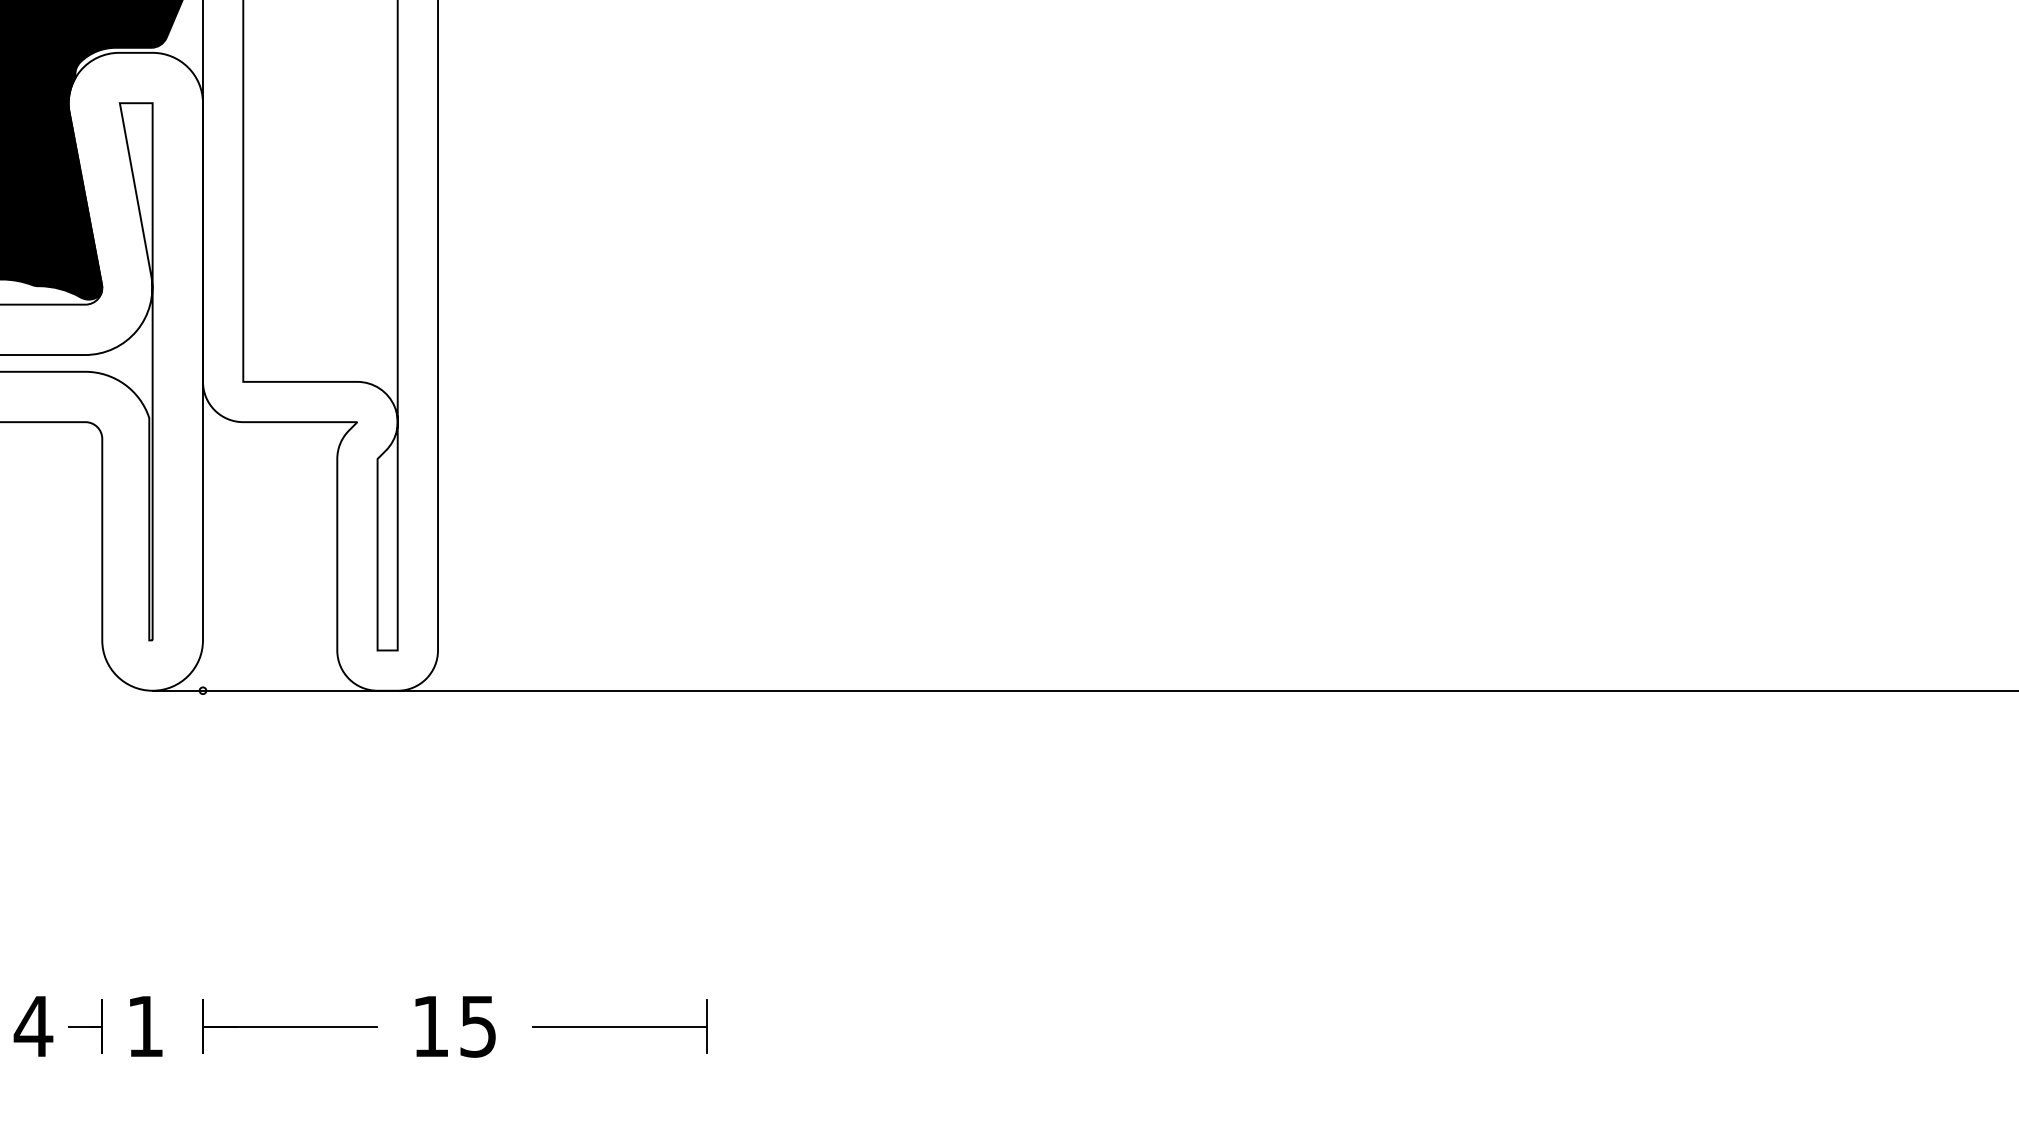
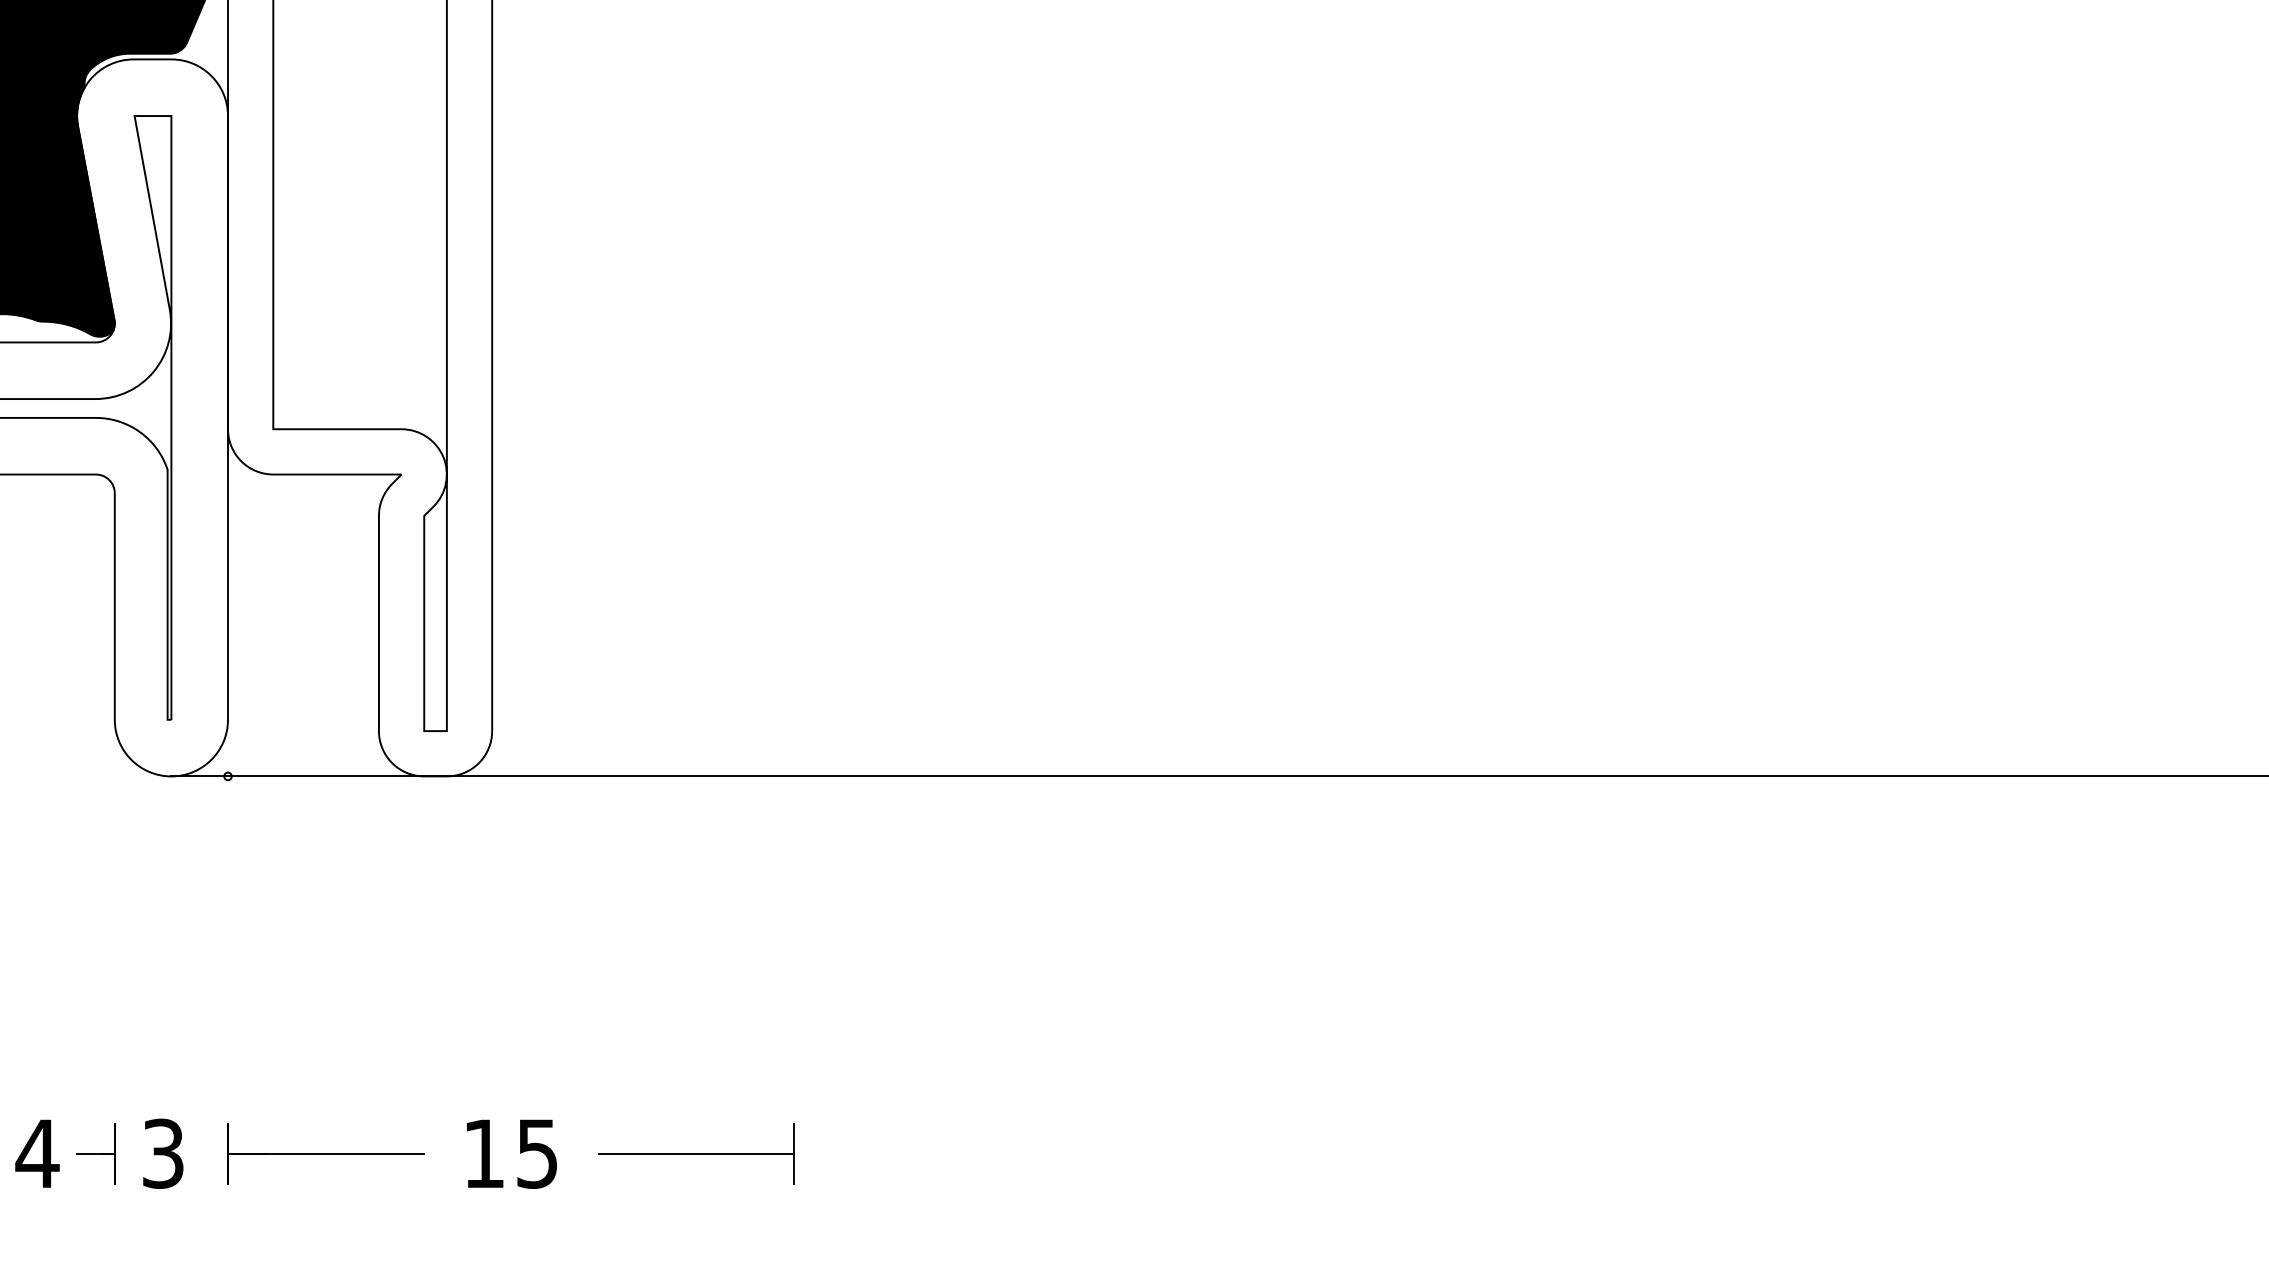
text: (145, 1026) -> (163, 1153), 1 -> 3

